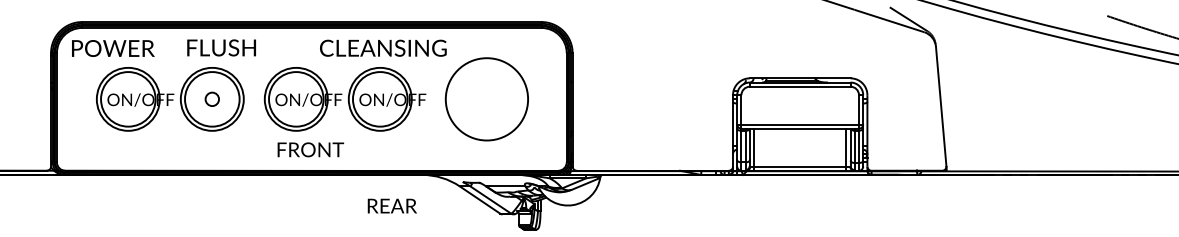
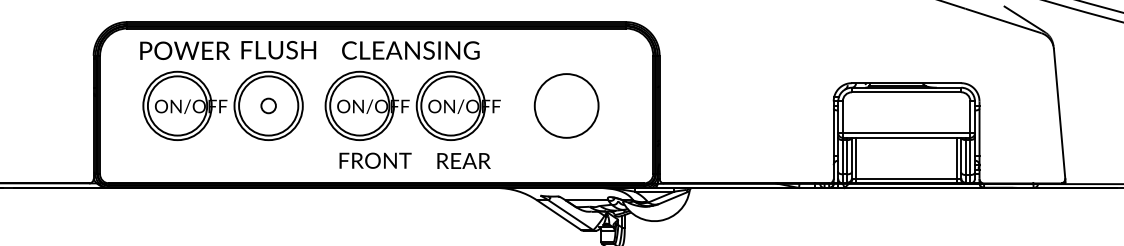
text: (383, 47) -> (411, 49), moved
text: (113, 48) -> (185, 50), moved
circle: (486, 98) -> (566, 105), size x0.71
text: (391, 205) -> (463, 160), moved

